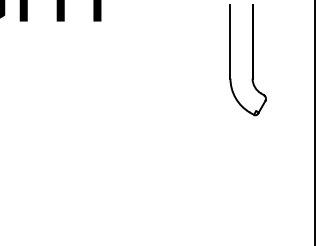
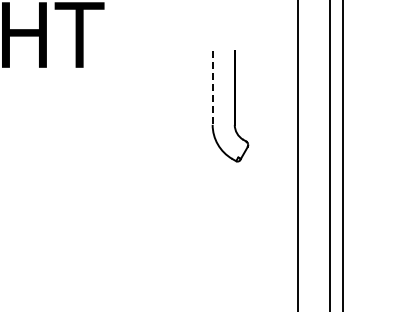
line: (230, 42) -> (212, 88), solid -> dashed

